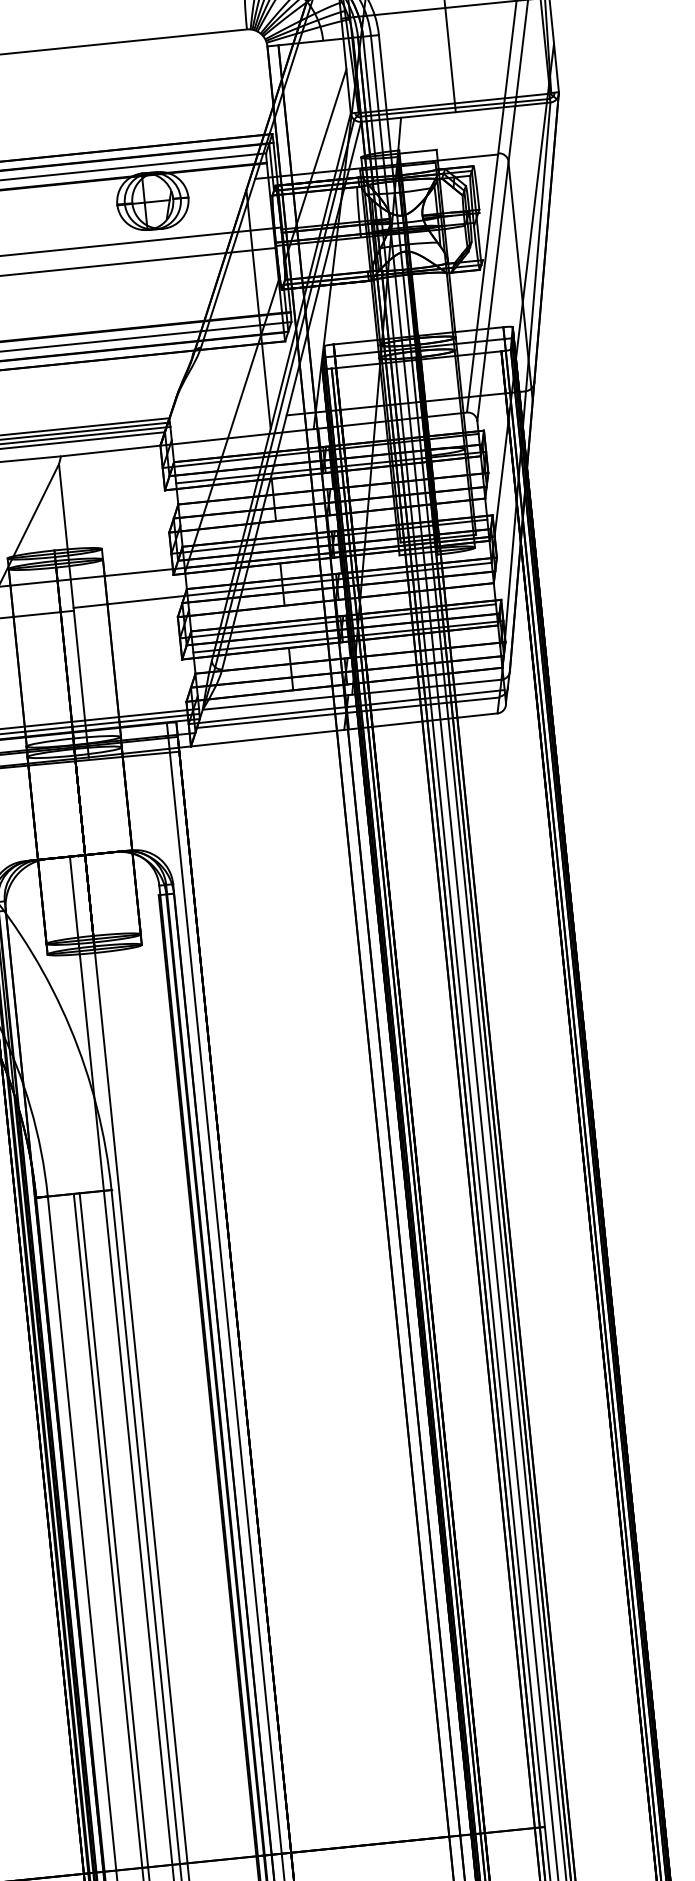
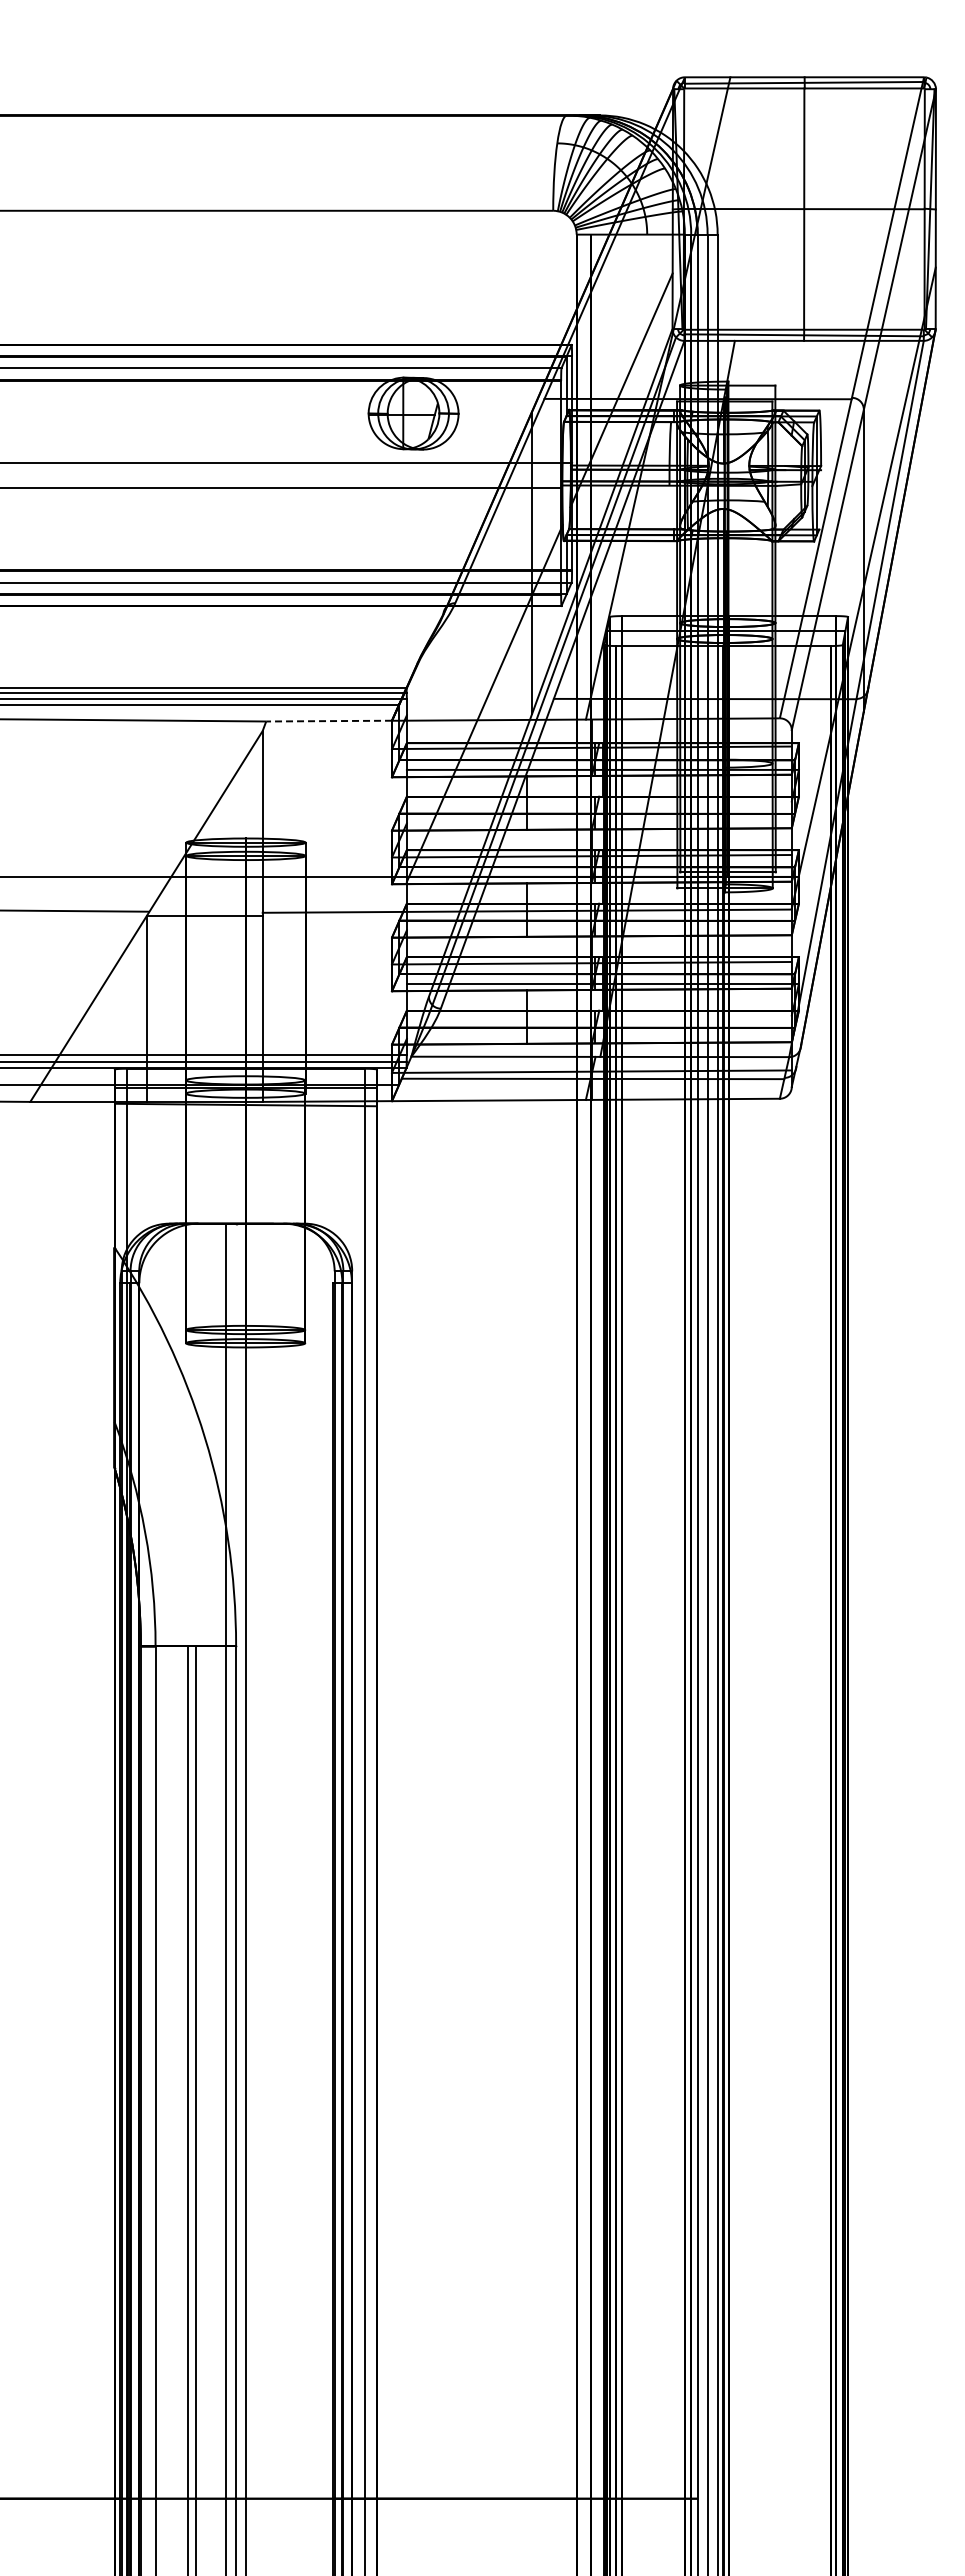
line: (111, 451) -> (329, 721), solid -> dashed

